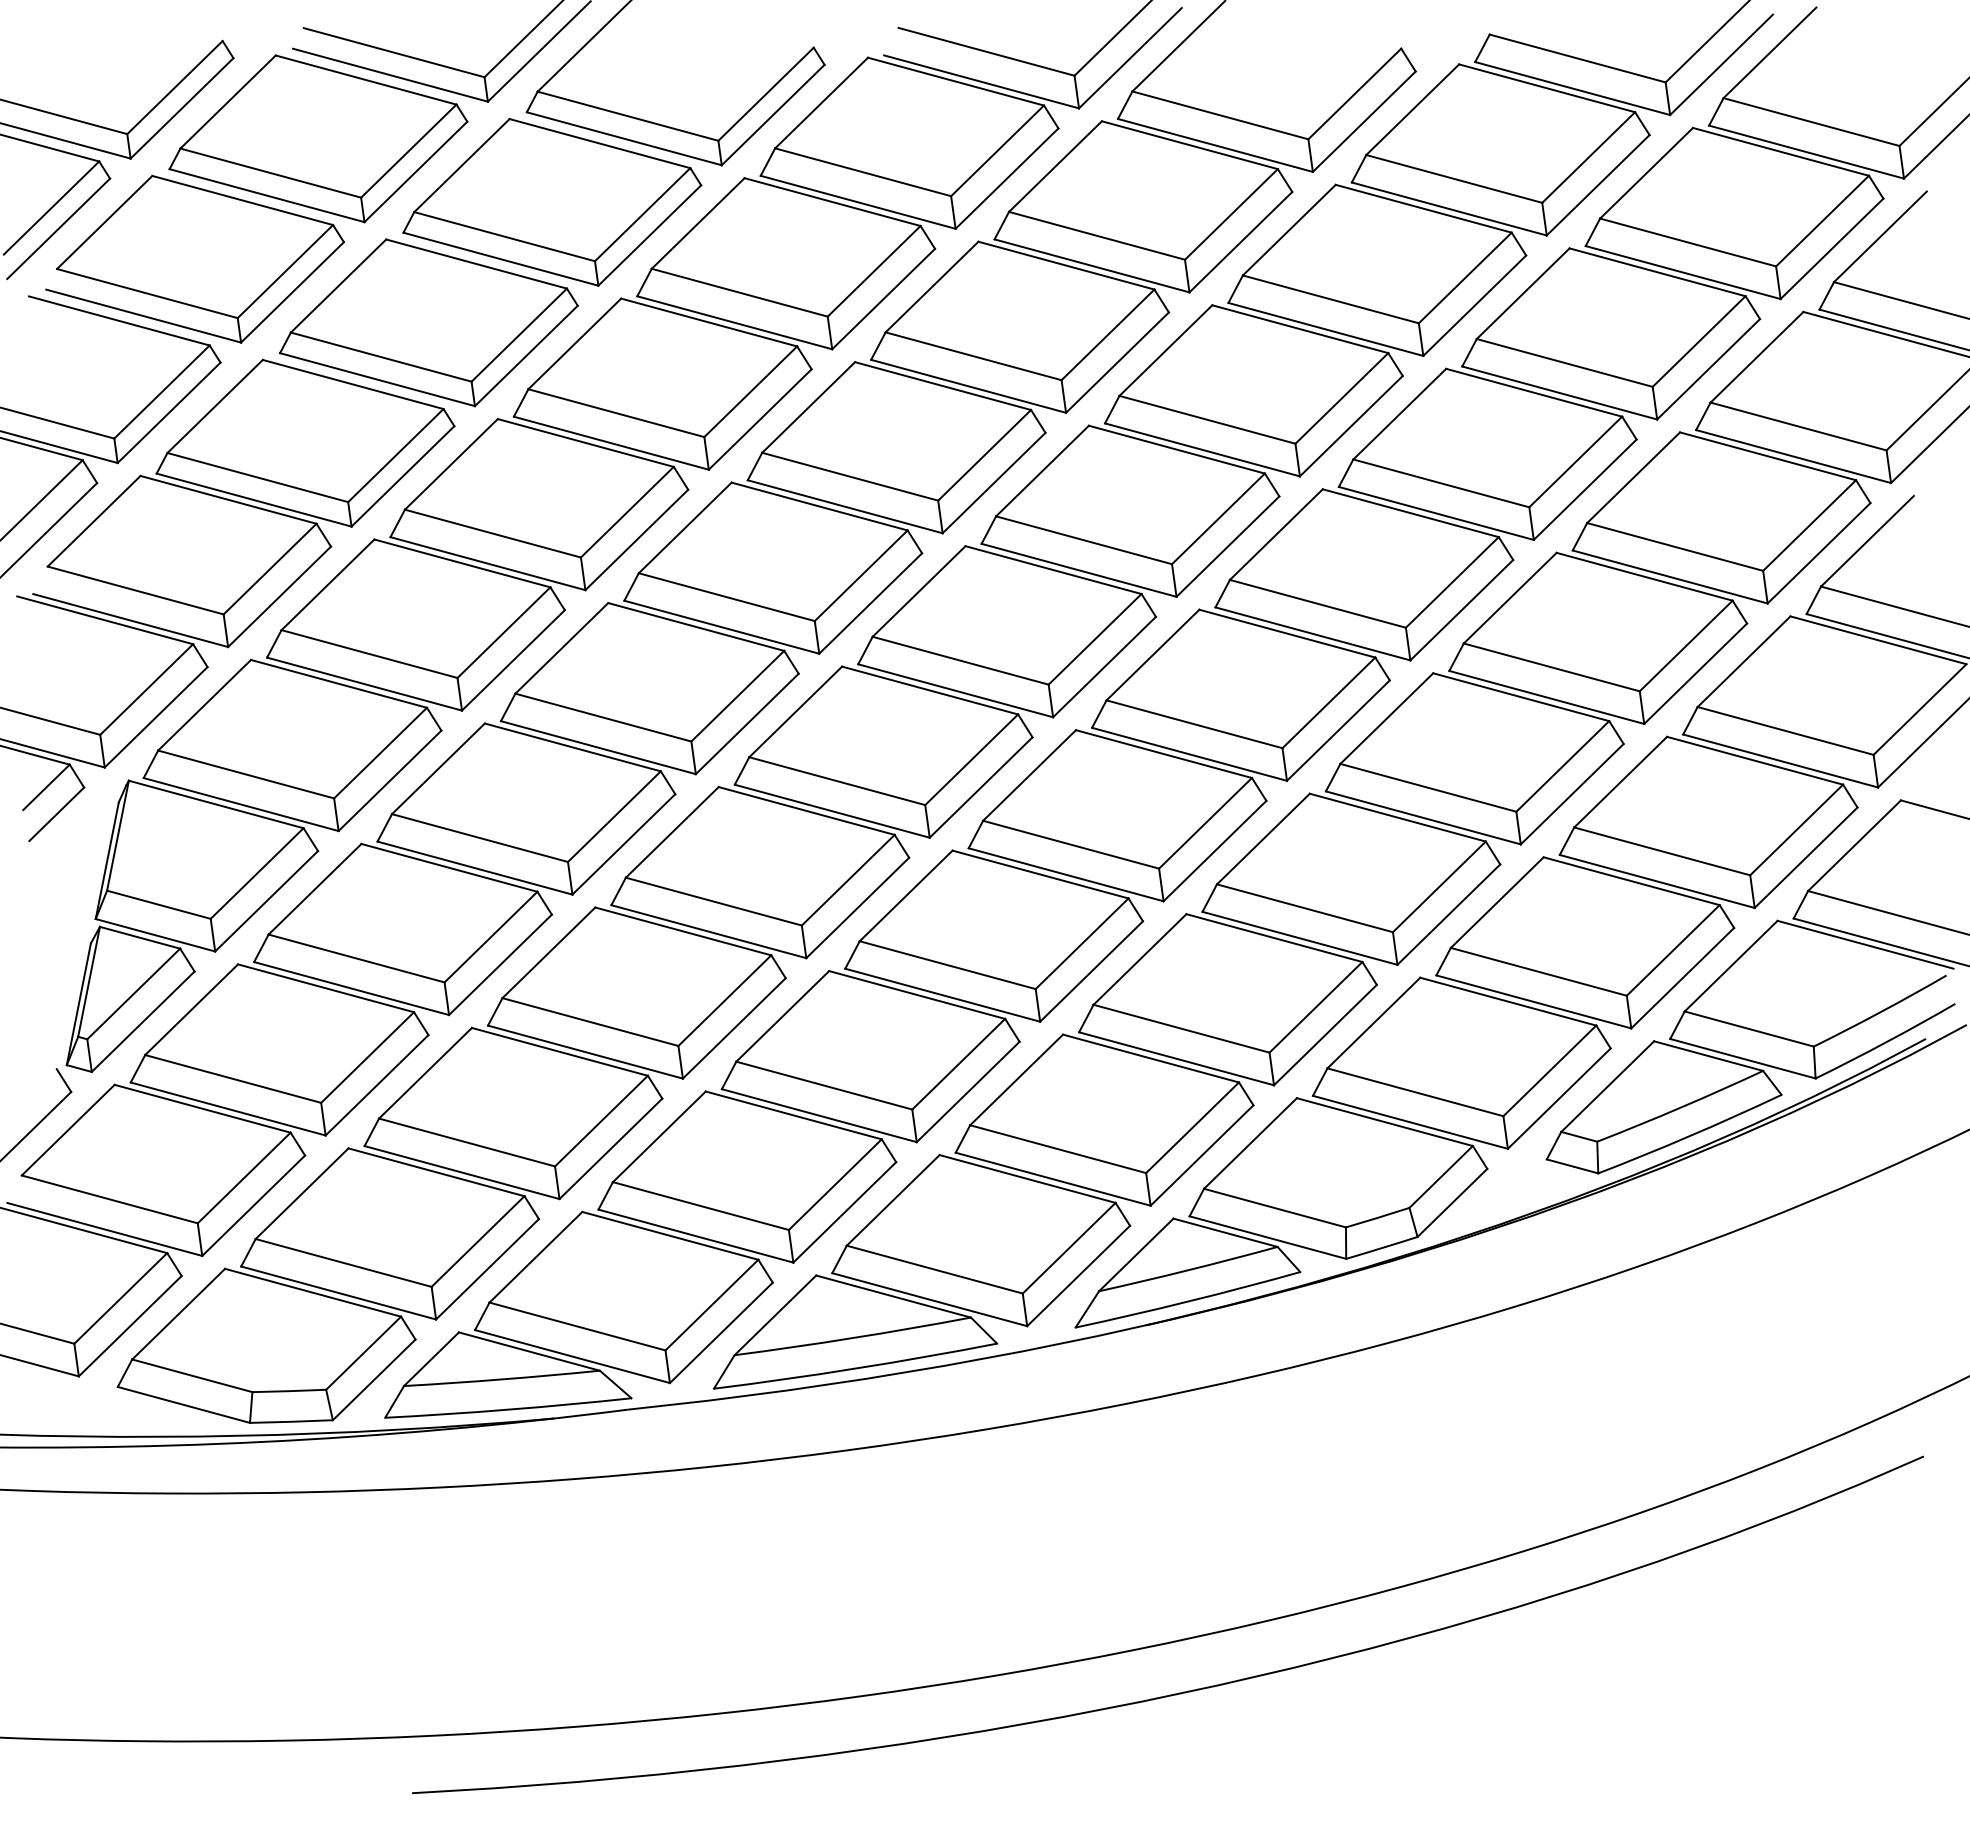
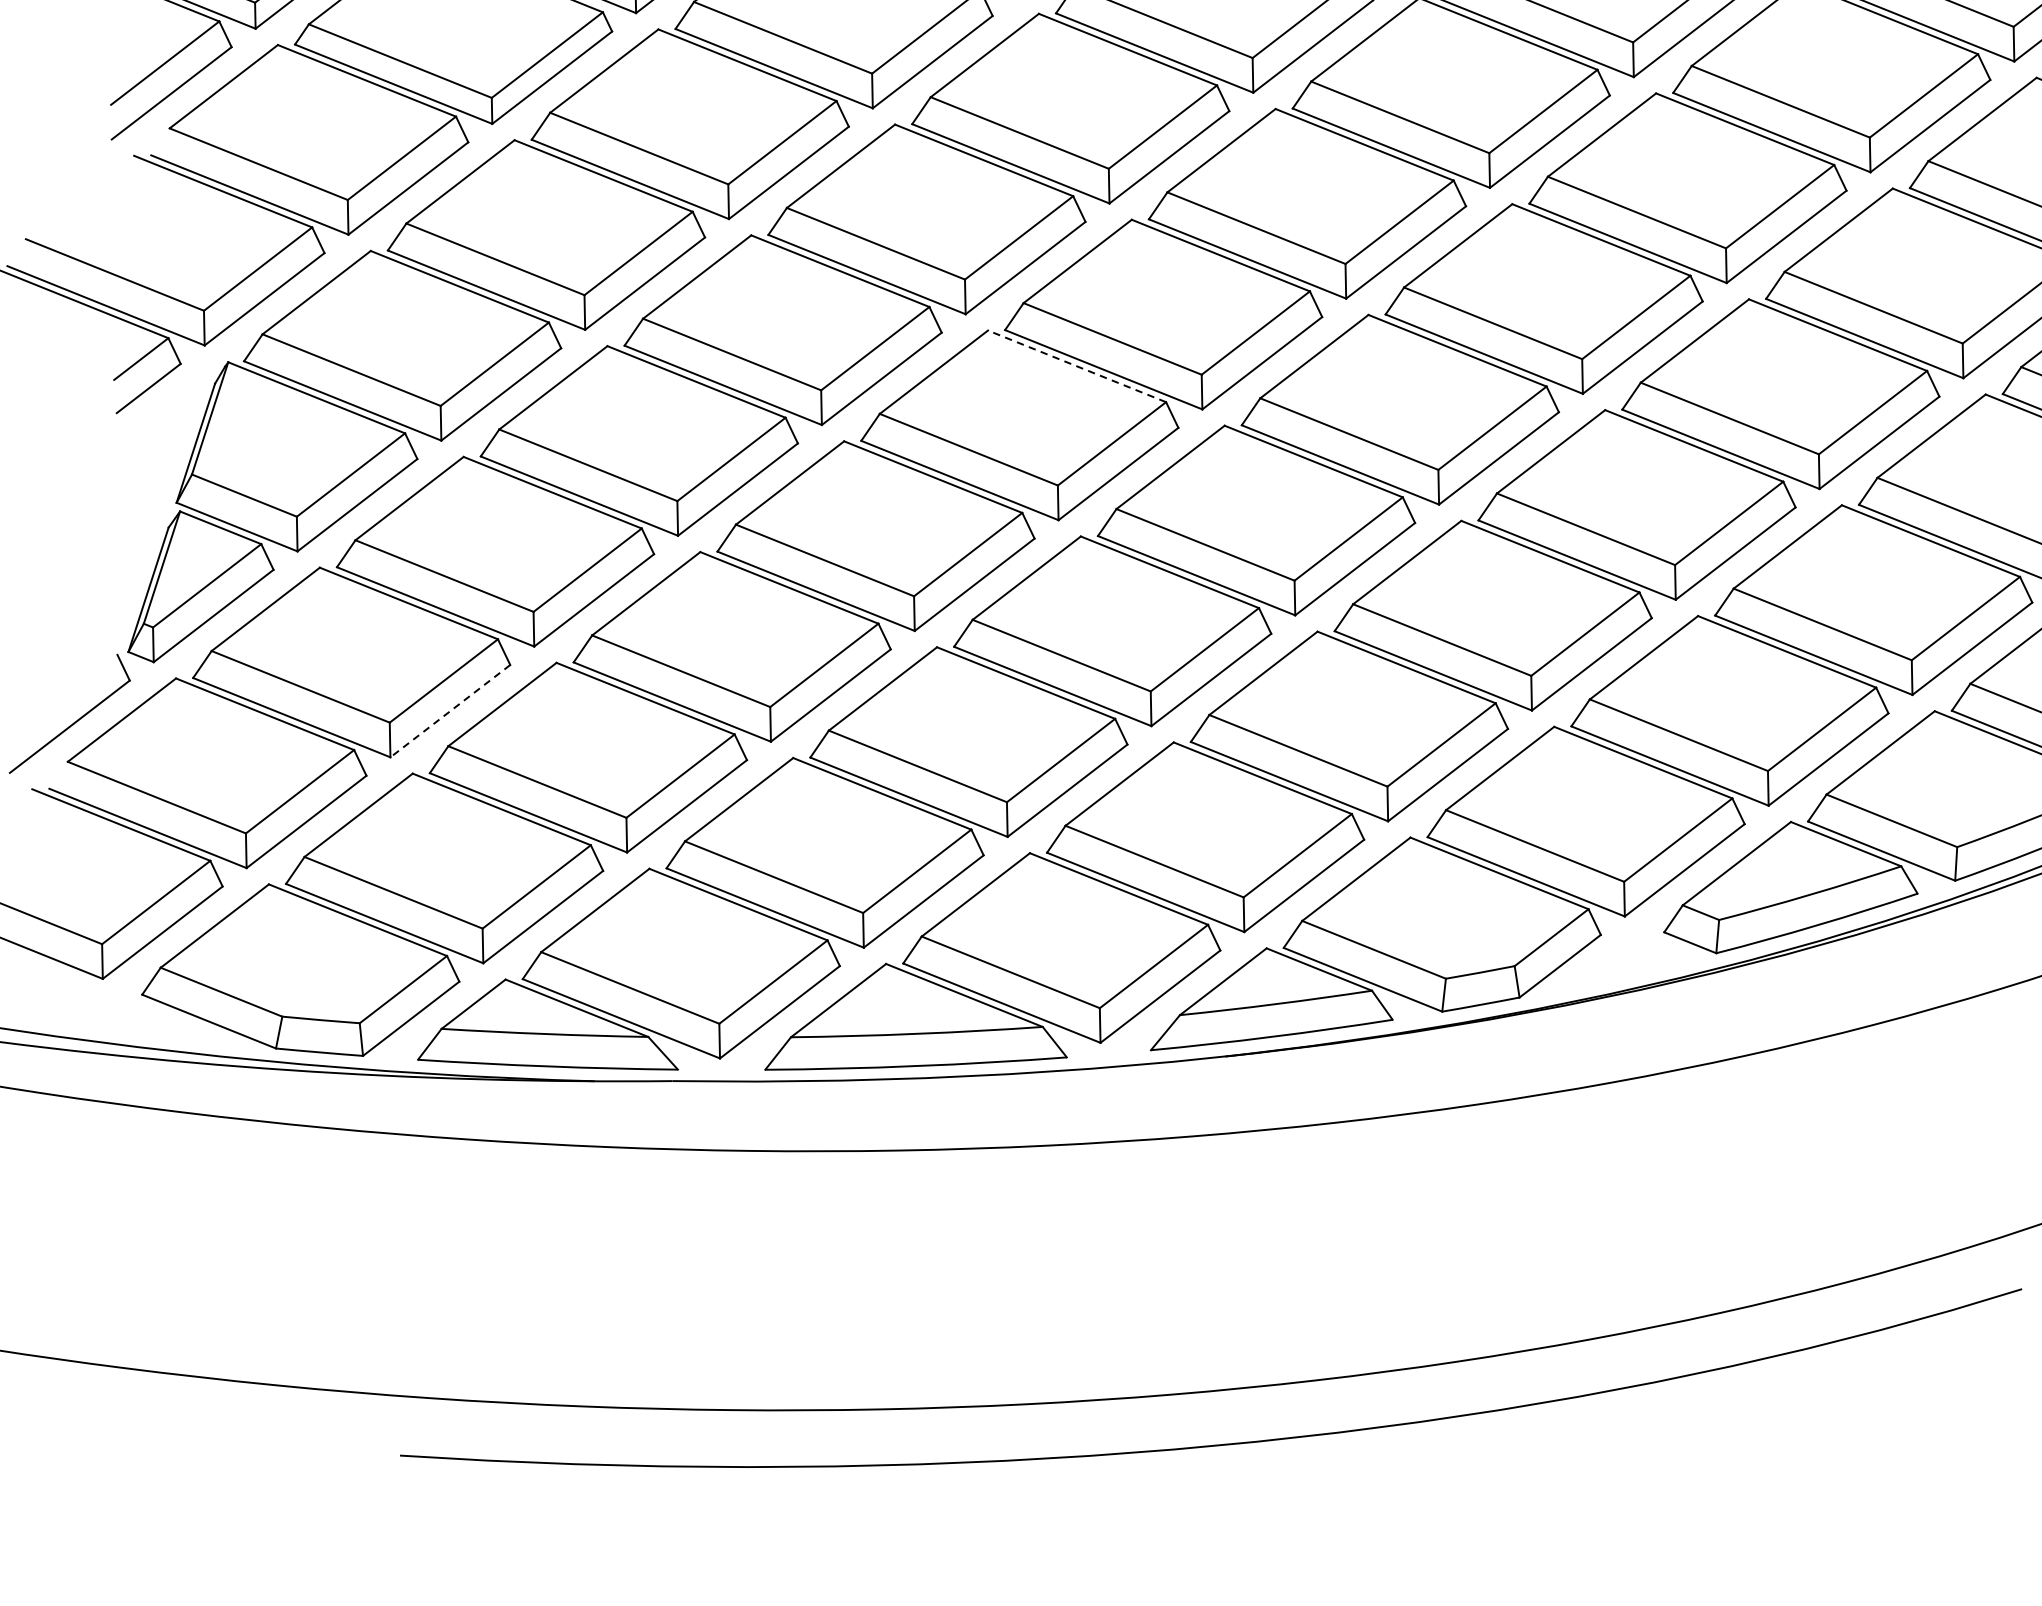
line: (929, 690) -> (1076, 366), solid -> dashed
line: (377, 1085) -> (450, 711), solid -> dashed

